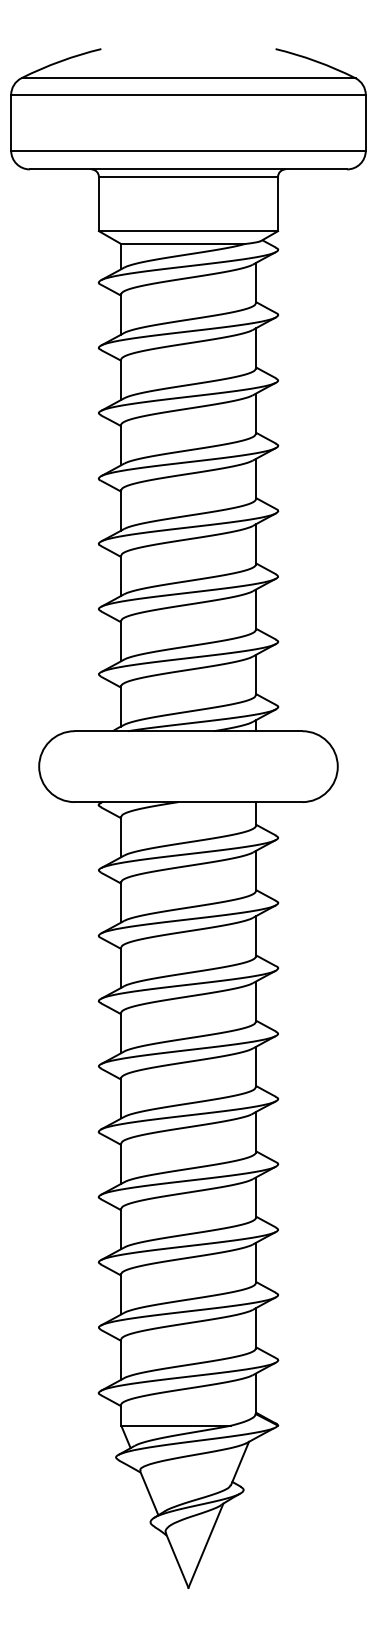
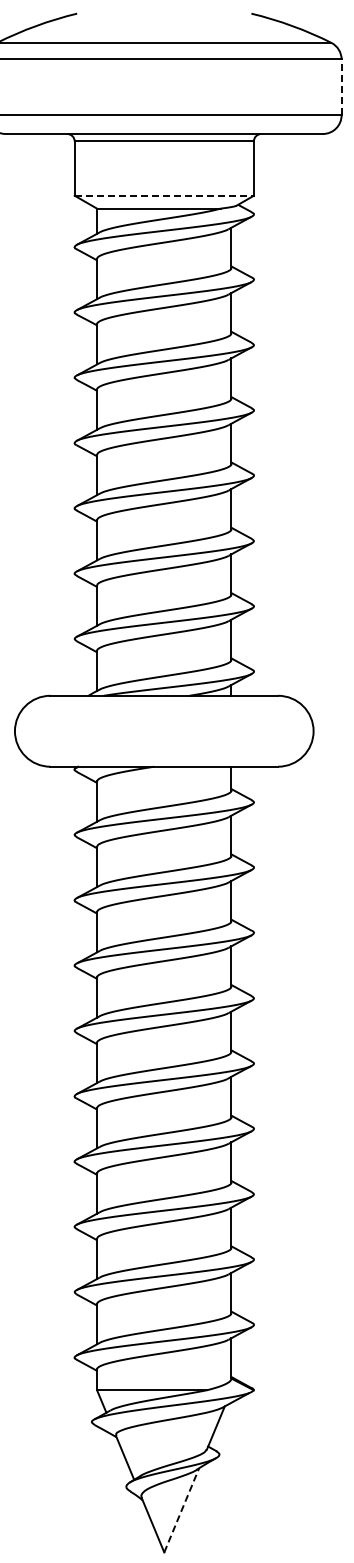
line: (365, 122) -> (341, 87), solid -> dashed
line: (188, 231) -> (164, 196), solid -> dashed
line: (205, 1545) -> (181, 1510), solid -> dashed

